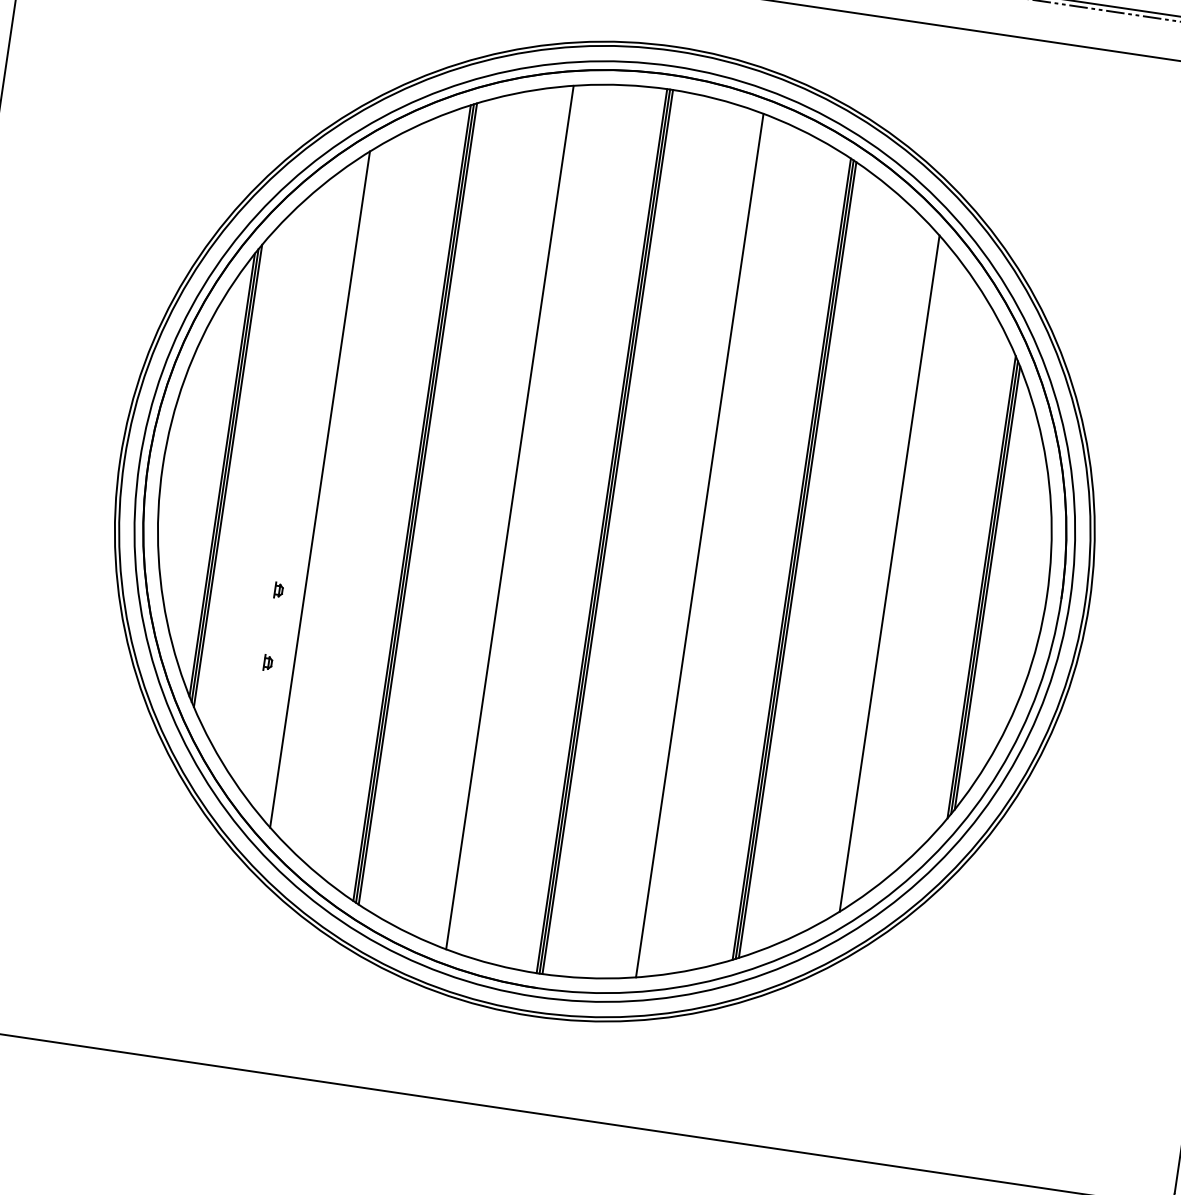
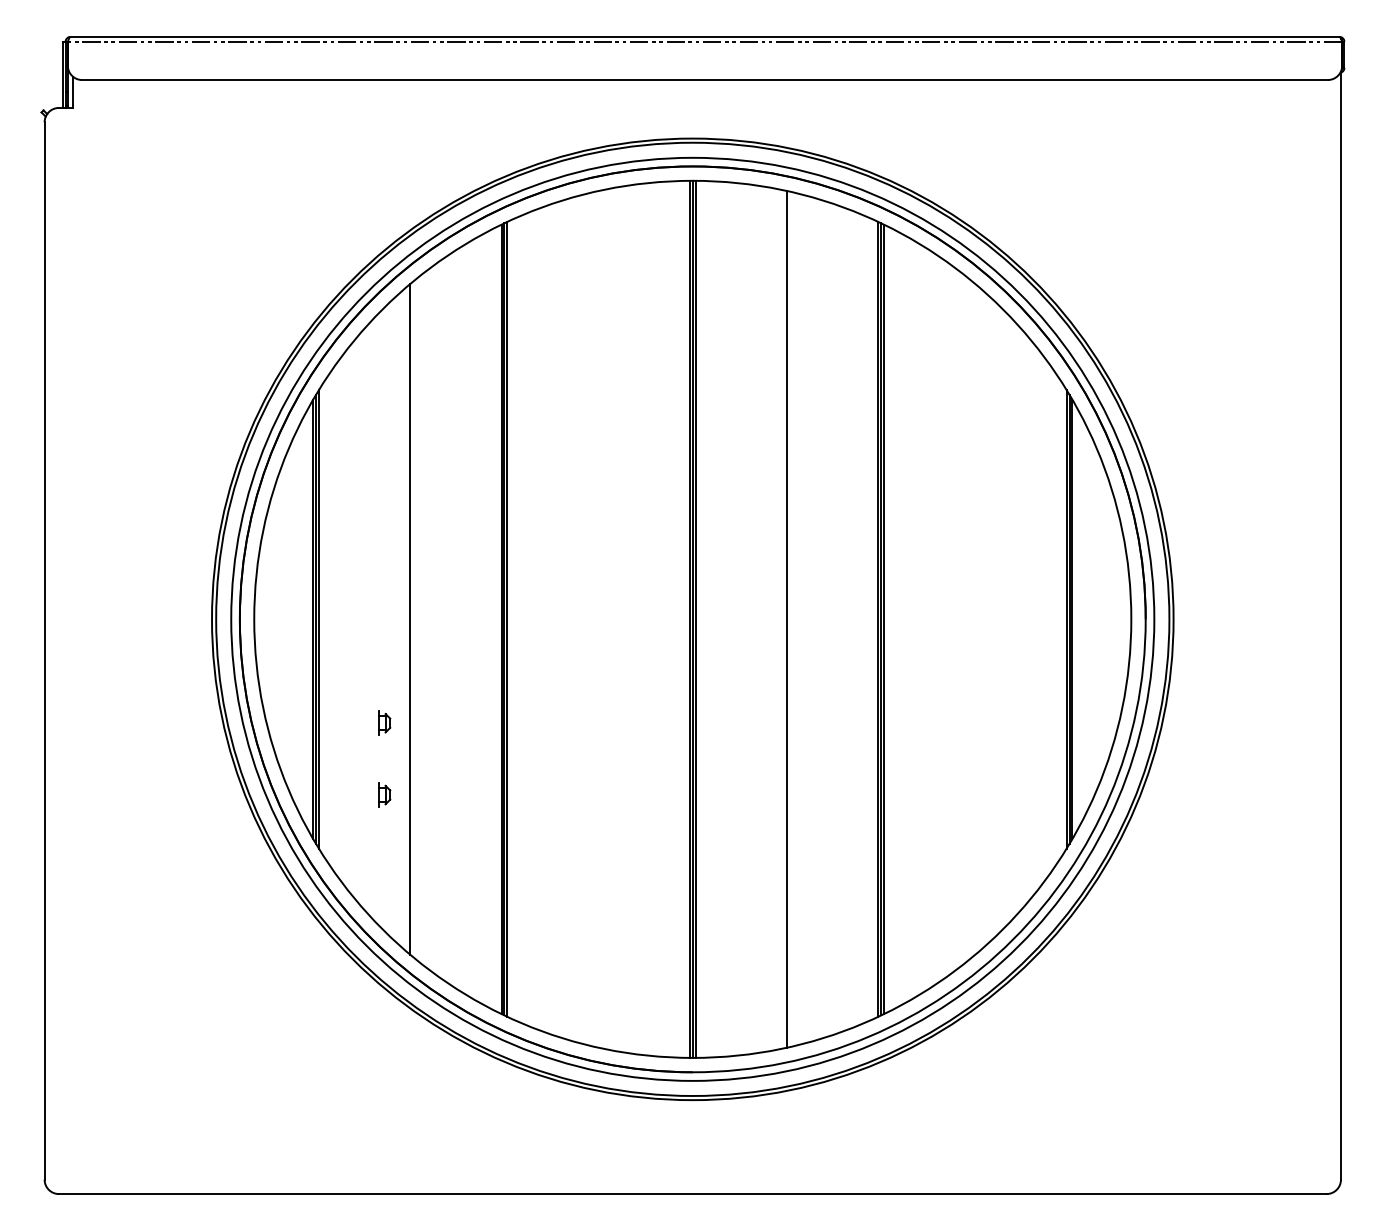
line: (509, 517) -> (598, 619), removed
line: (889, 572) -> (975, 618), removed
part: (278, 590) -> (384, 723), size x1.6
part: (267, 663) -> (384, 795), size x1.6

